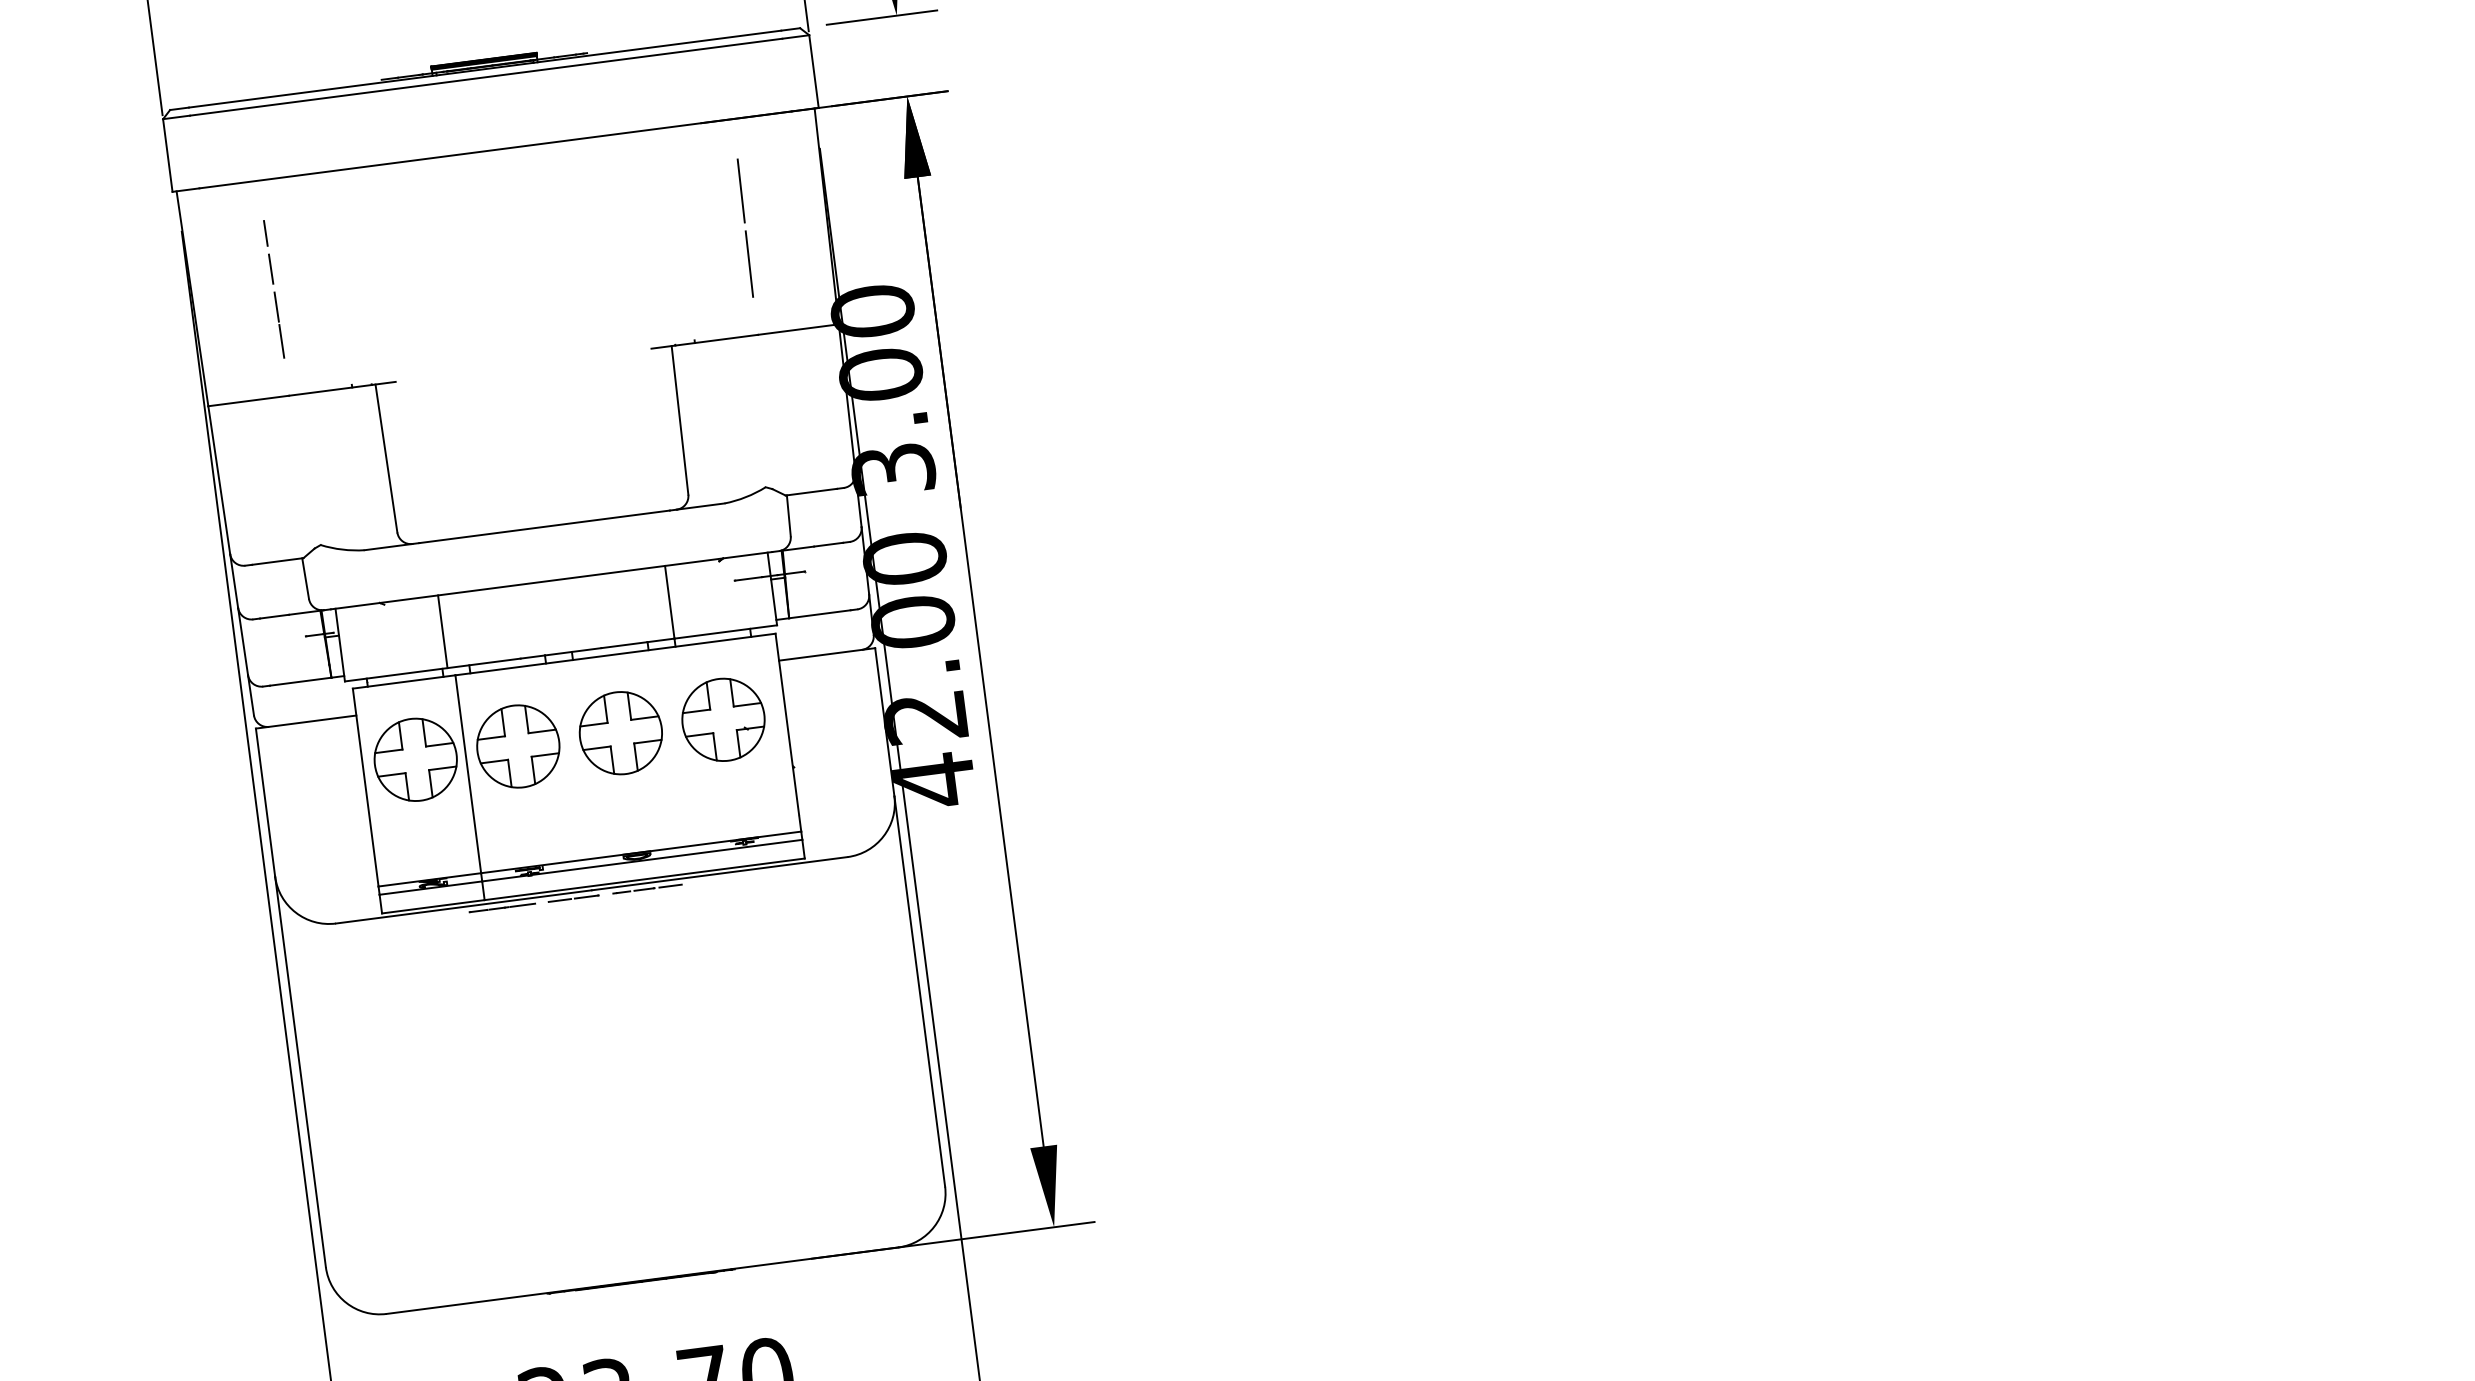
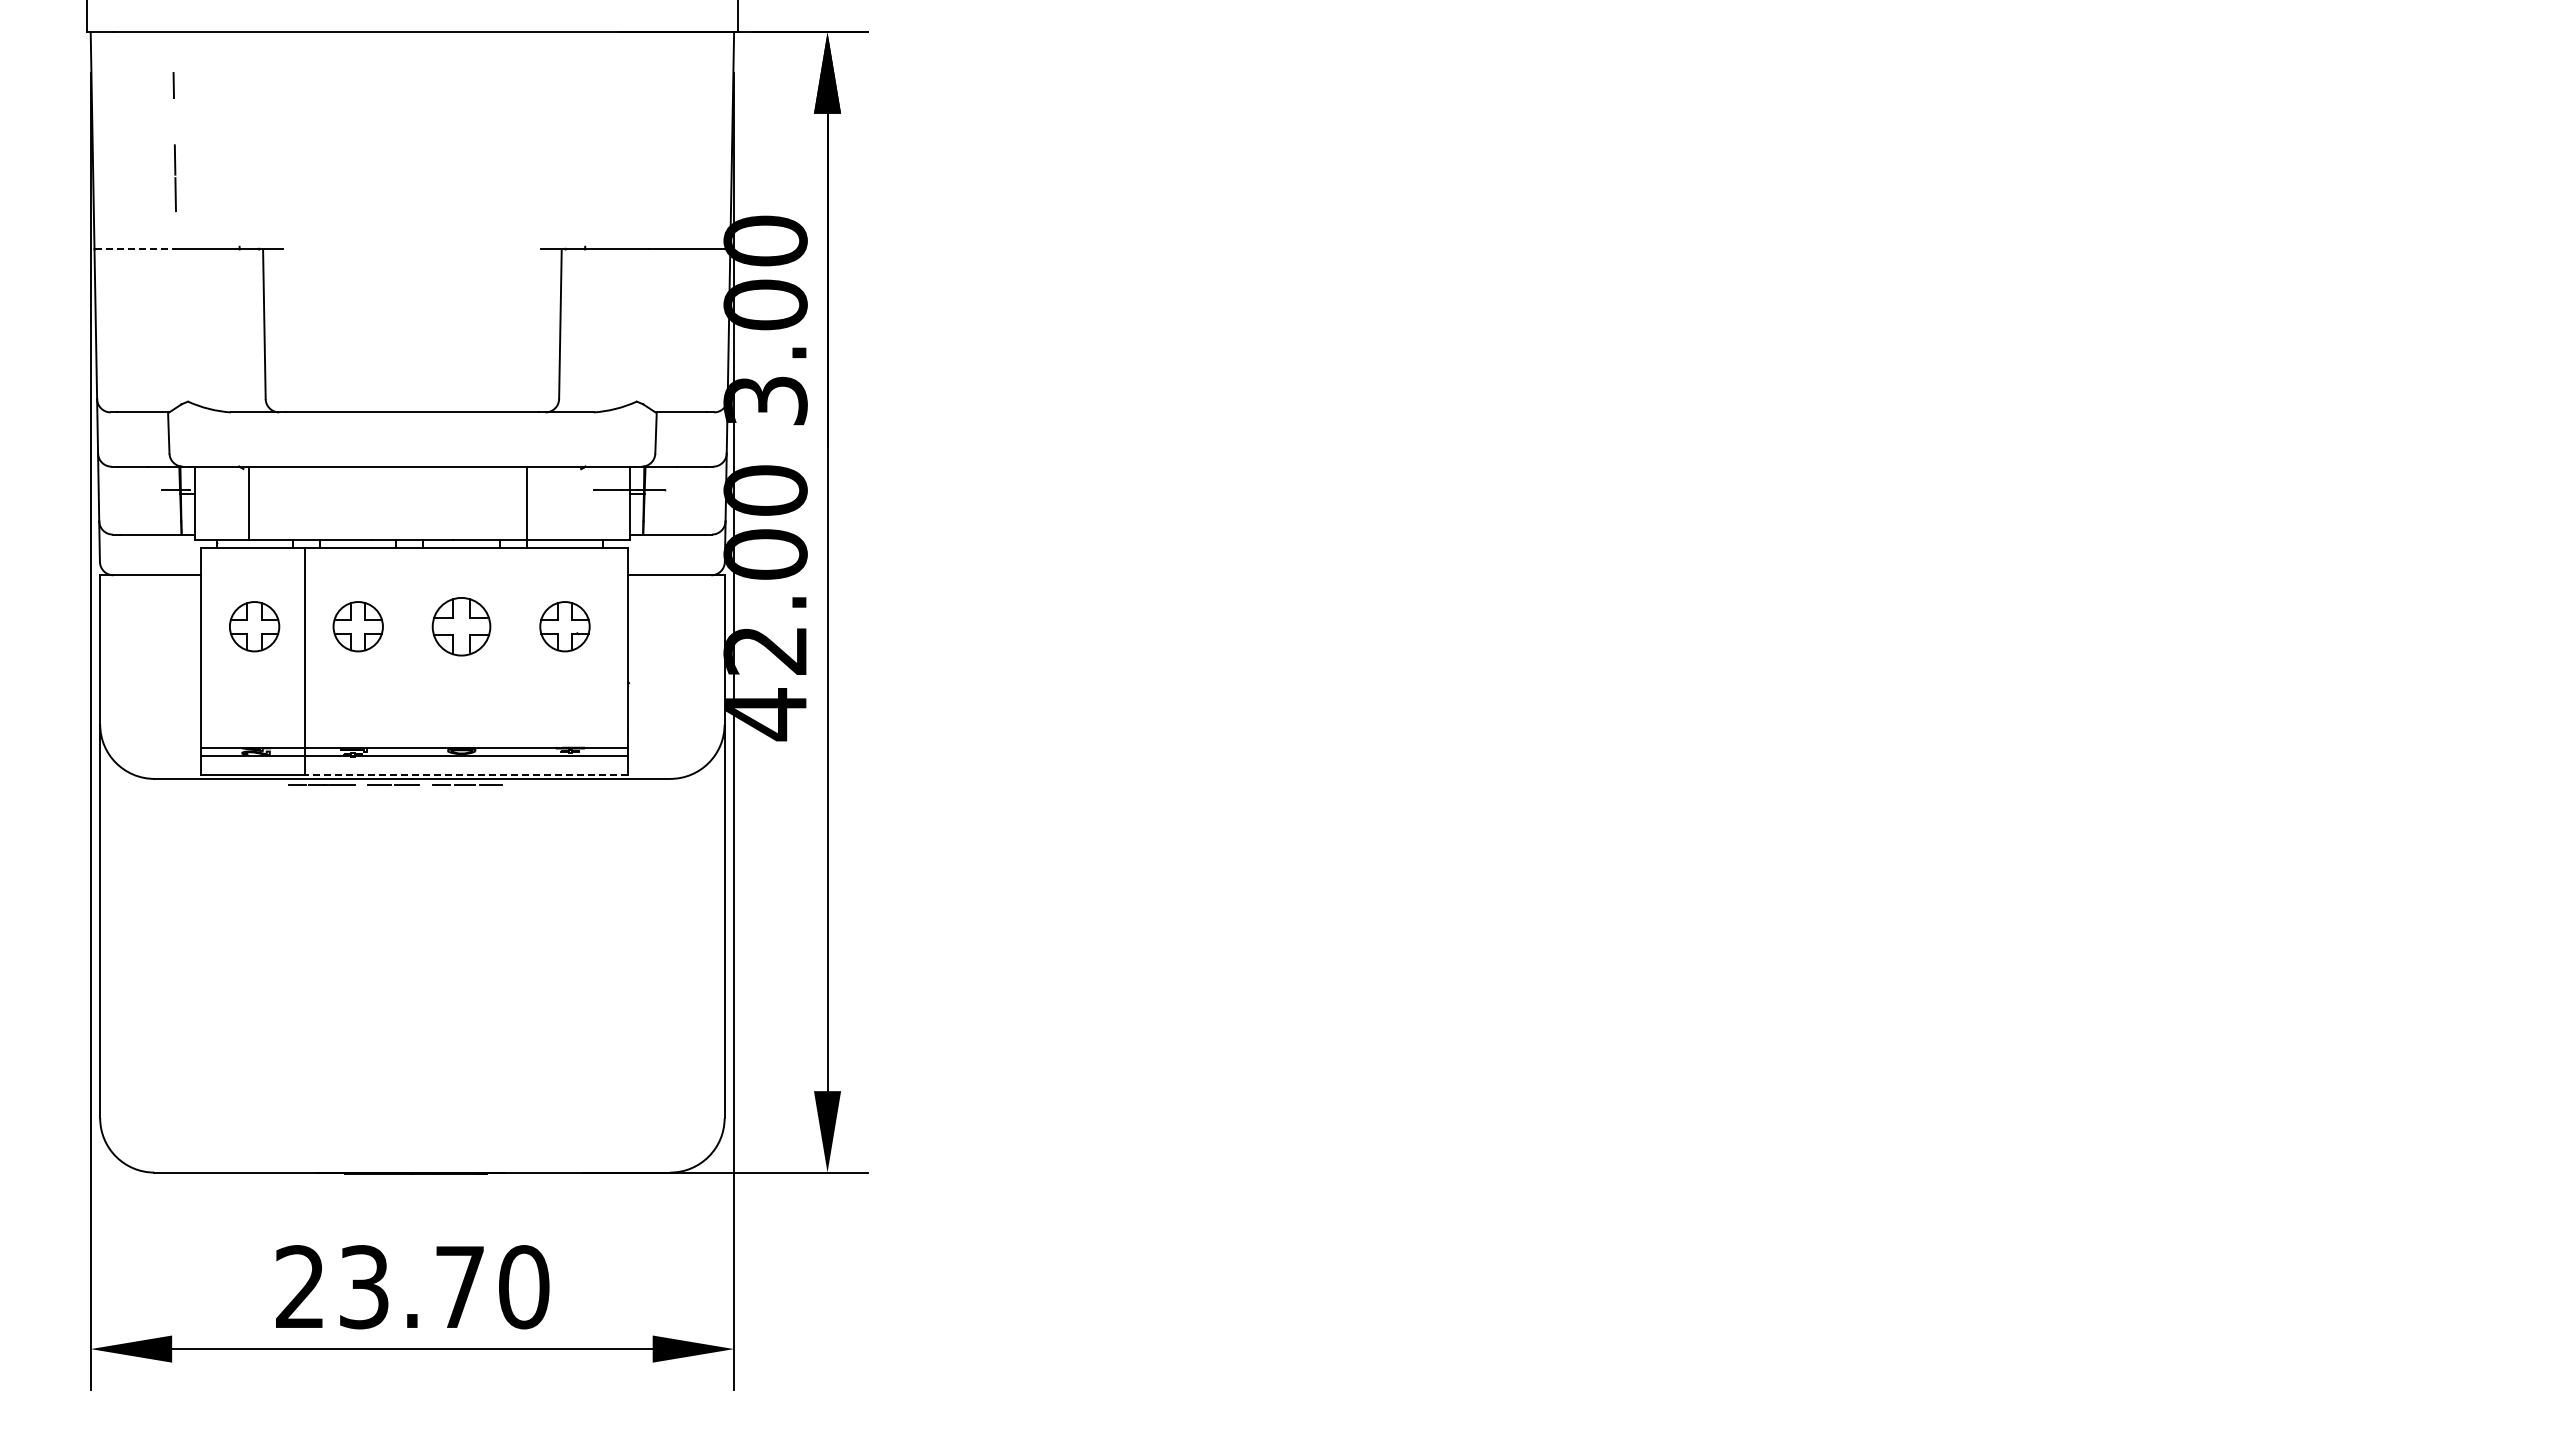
line: (741, 190) -> (650, 104), removed
line: (748, 264) -> (648, 178), removed
line: (271, 269) -> (174, 121), removed
line: (248, 400) -> (135, 249), solid -> dashed
line: (442, 631) -> (248, 503), moved
part: (722, 719) -> (564, 626), size x0.6
part: (620, 732) -> (461, 626), size x0.7
part: (518, 746) -> (358, 626), size x0.6
part: (415, 759) -> (254, 626), size x0.6
line: (643, 879) -> (465, 774), solid -> dashed

